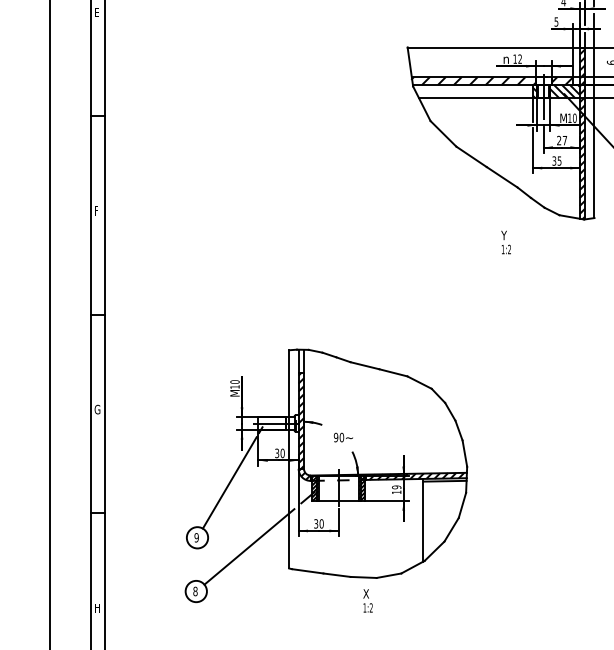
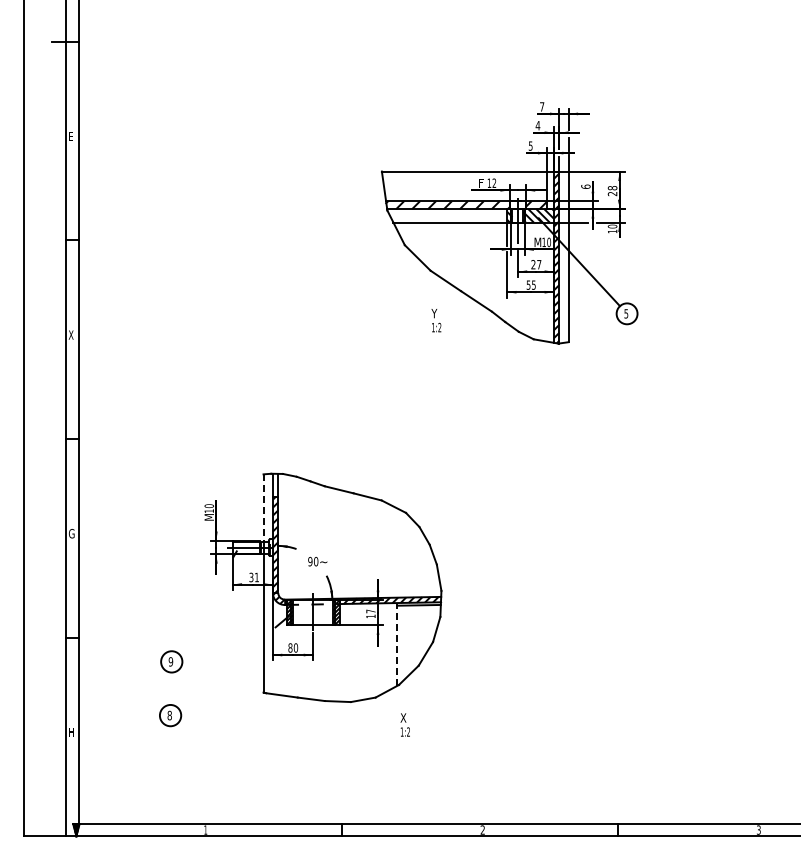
text: (506, 59) -> (480, 183), n -> F
text: (554, 160) -> (528, 284), 35 -> 55
text: (96, 210) -> (70, 334), F -> X
text: (506, 242) -> (436, 320), moved
line: (289, 383) -> (263, 507), solid -> dashed
text: (282, 453) -> (256, 577), 30 -> 31
line: (229, 482) -> (203, 606), removed
text: (396, 487) -> (370, 611), 19 -> 17
line: (423, 519) -> (397, 643), solid -> dashed
text: (316, 523) -> (290, 647), 30 -> 80
line: (249, 546) -> (223, 670), removed
text: (367, 600) -> (404, 724), moved

